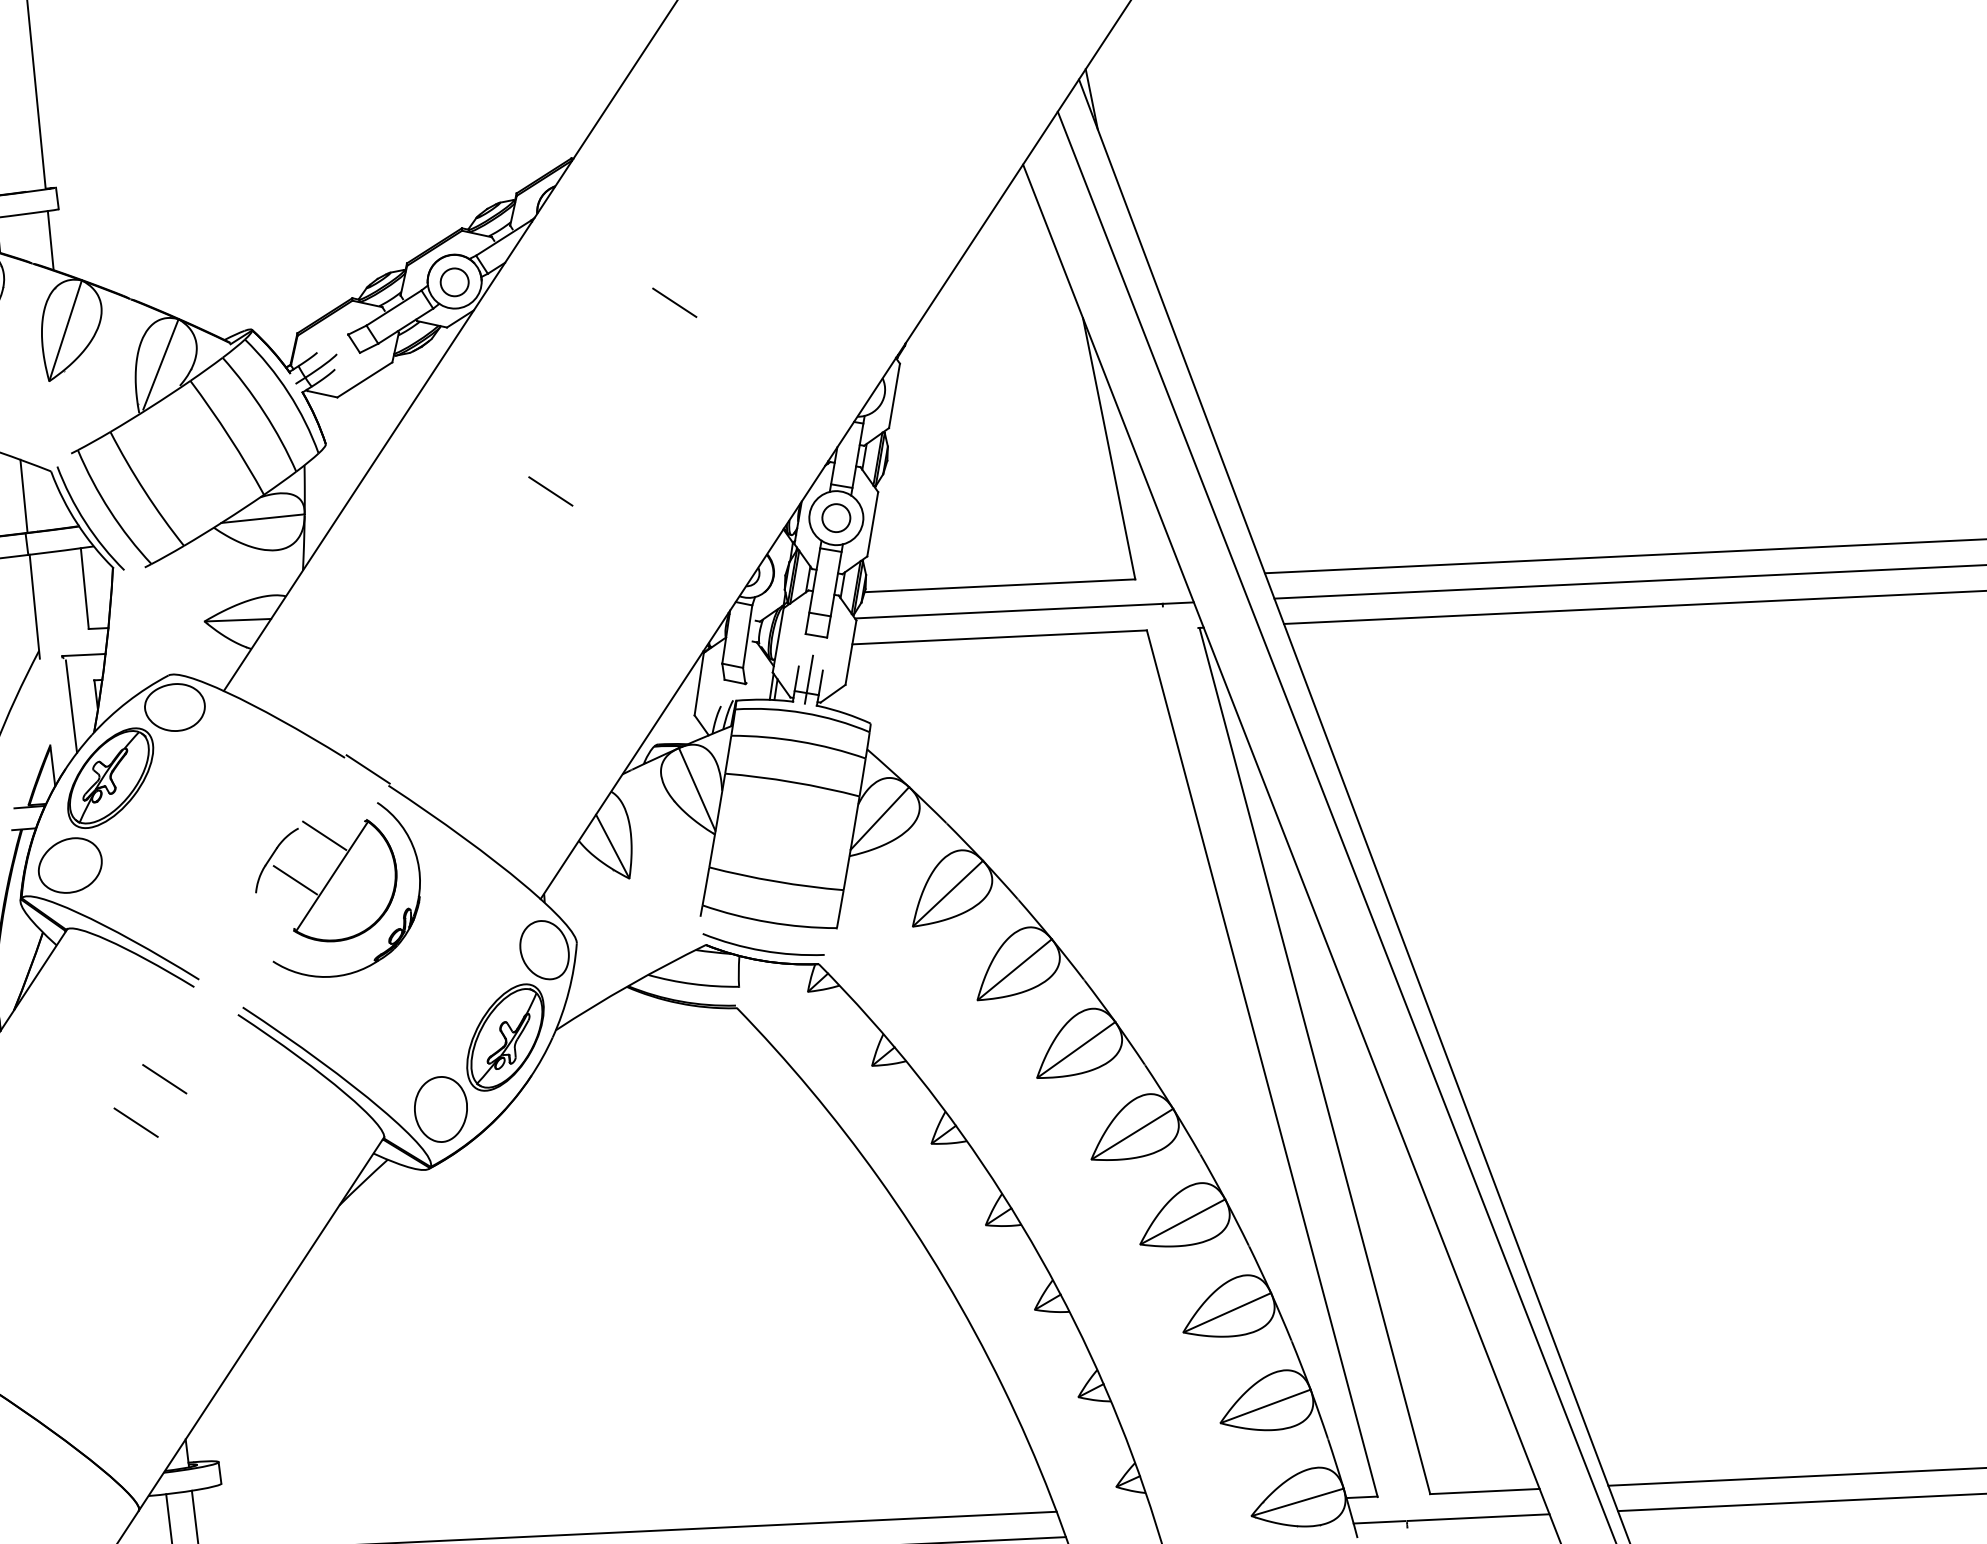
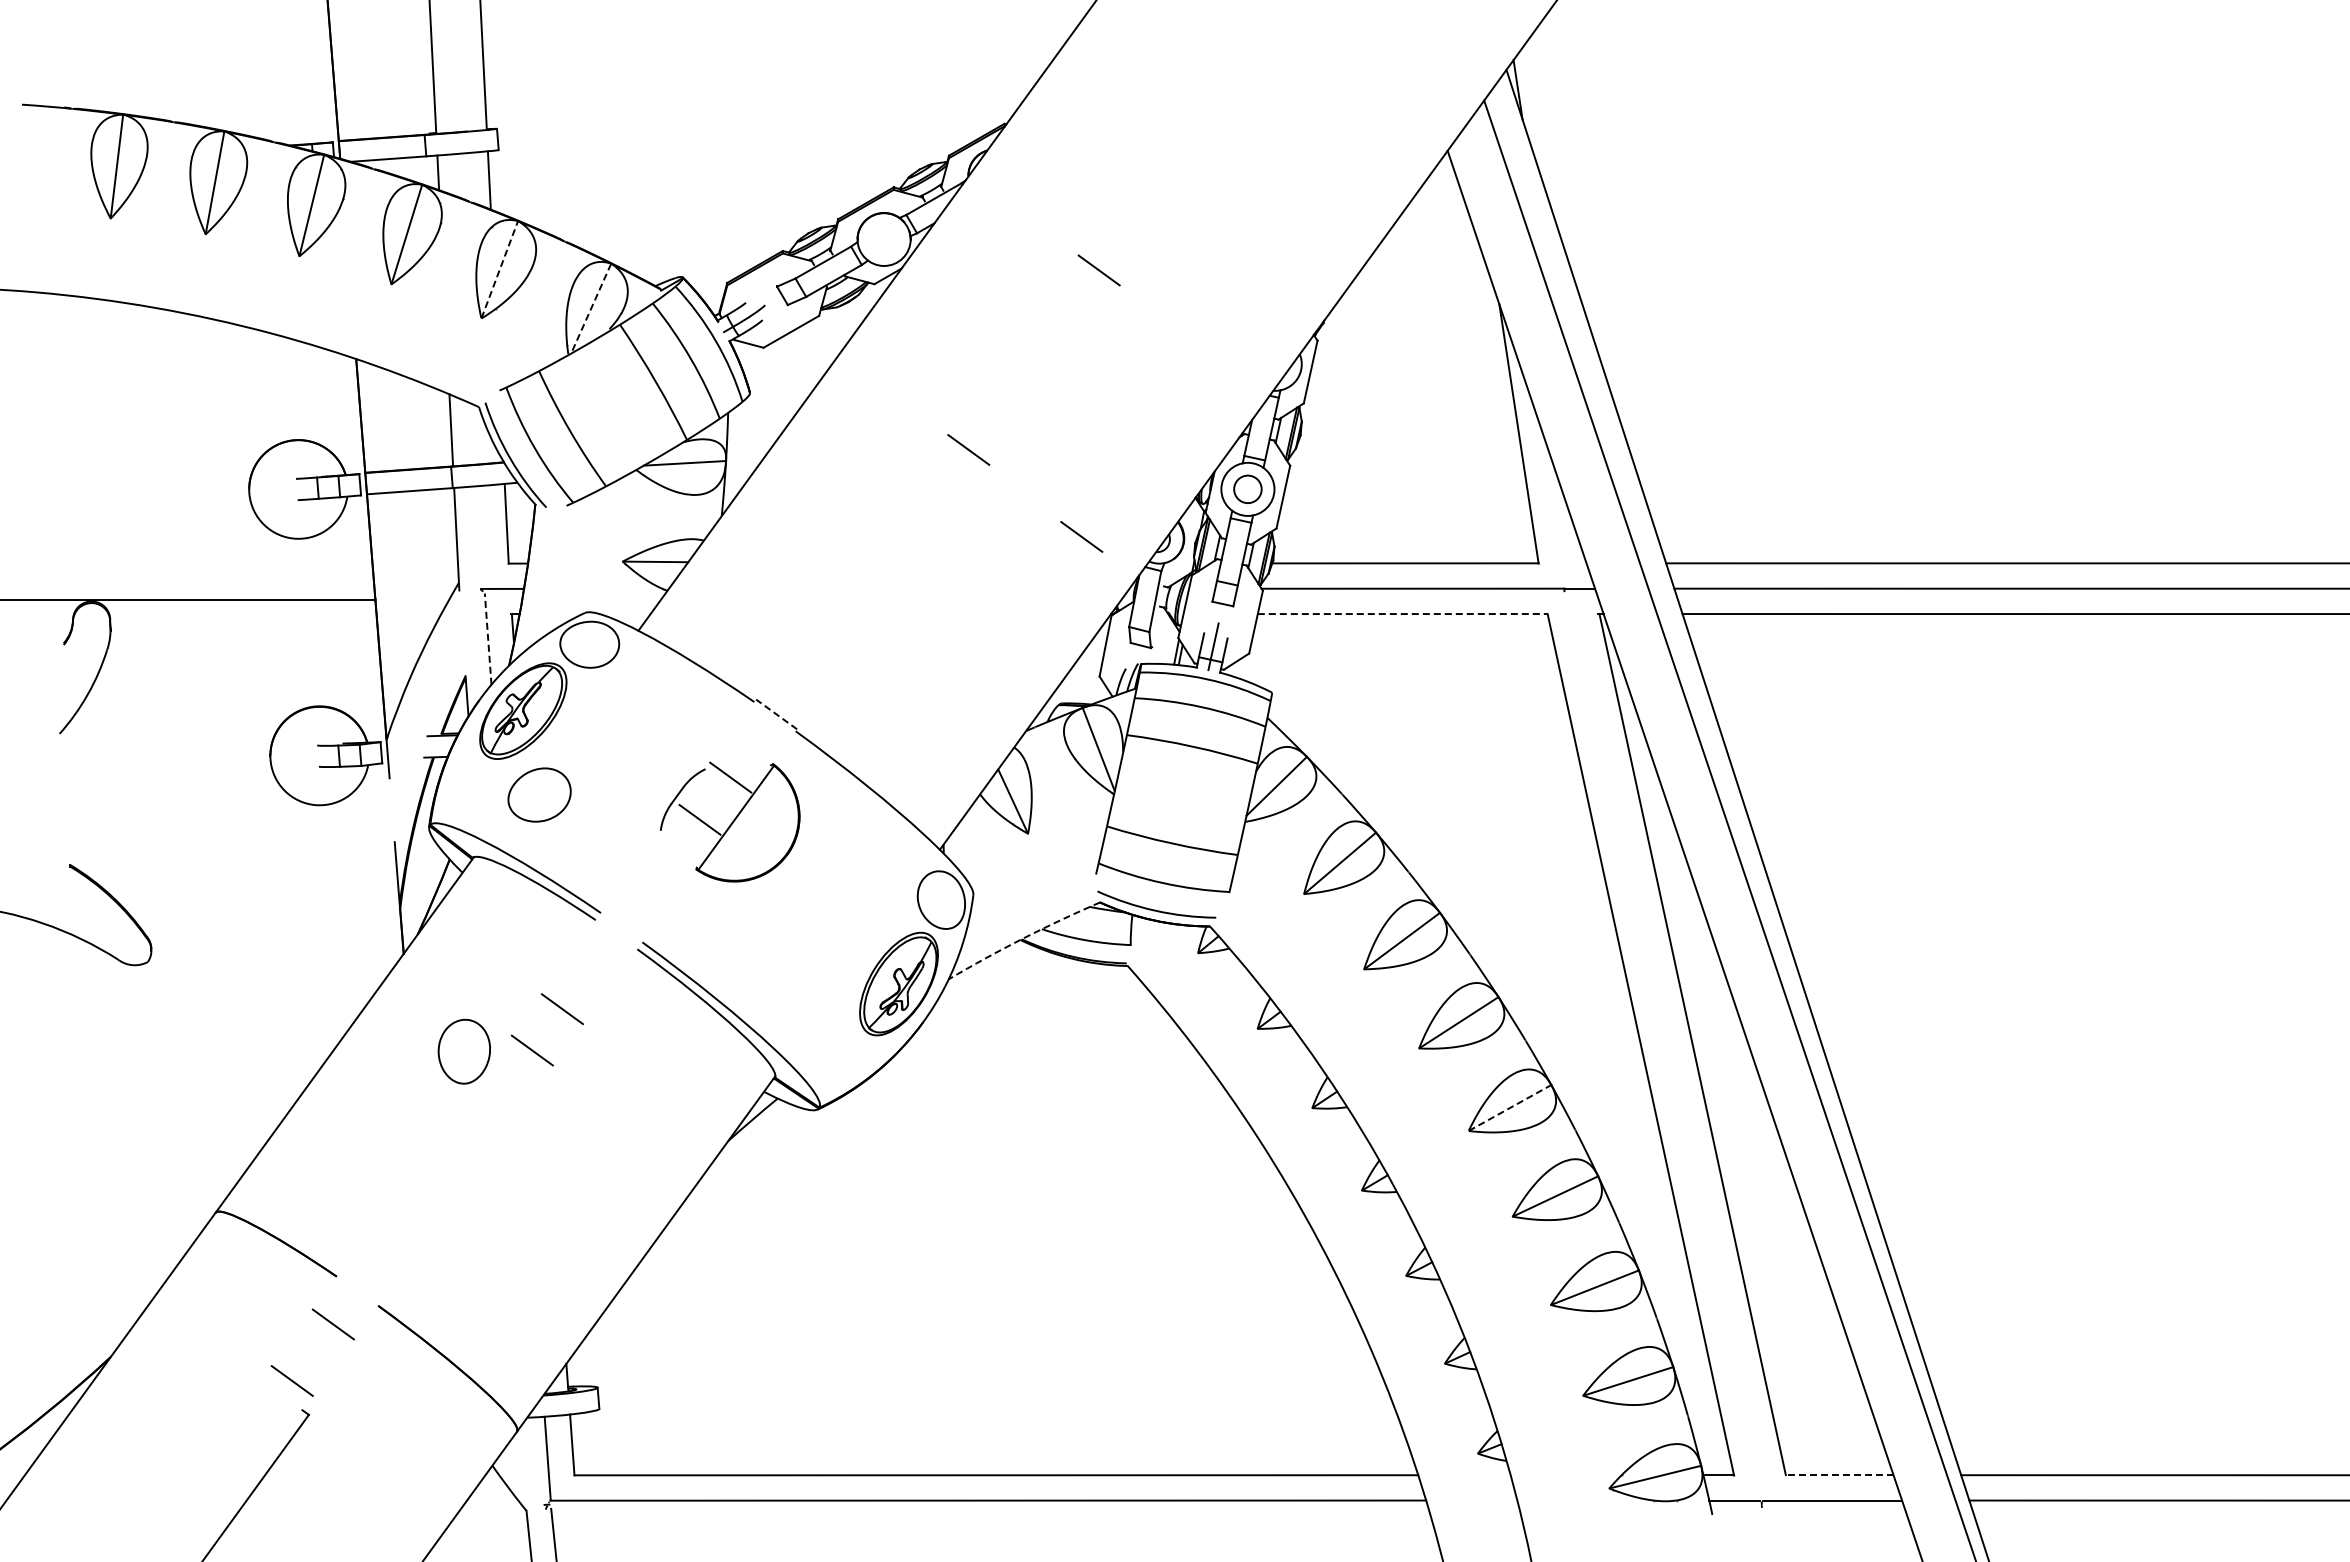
part: (454, 281) -> (883, 239), removed
line: (65, 330) -> (499, 269), solid -> dashed
line: (160, 364) -> (591, 307), solid -> dashed
line: (669, 573) -> (1081, 536), added
line: (999, 637) -> (1402, 614), solid -> dashed
line: (71, 707) -> (488, 639), solid -> dashed
line: (368, 769) -> (776, 714), solid -> dashed
part: (70, 865) -> (539, 794), moved
part: (403, 913) -> (804, 857), removed
arc: (629, 985) -> (1023, 938), solid -> dashed
part: (440, 1109) -> (463, 1051), moved
line: (1132, 1133) -> (1510, 1107), solid -> dashed
line: (1484, 1491) -> (1839, 1475), solid -> dashed

